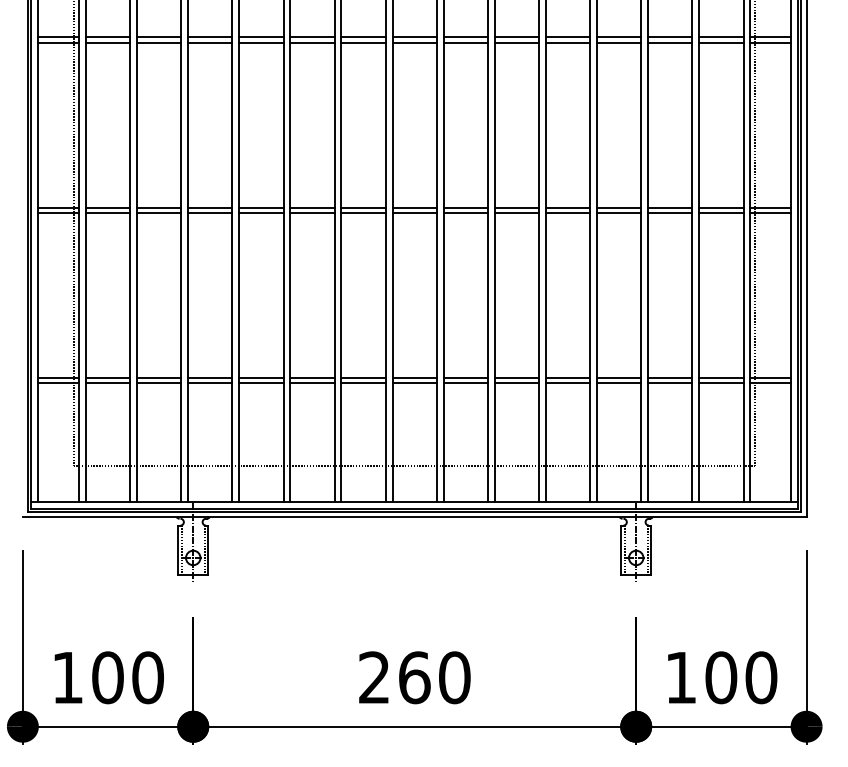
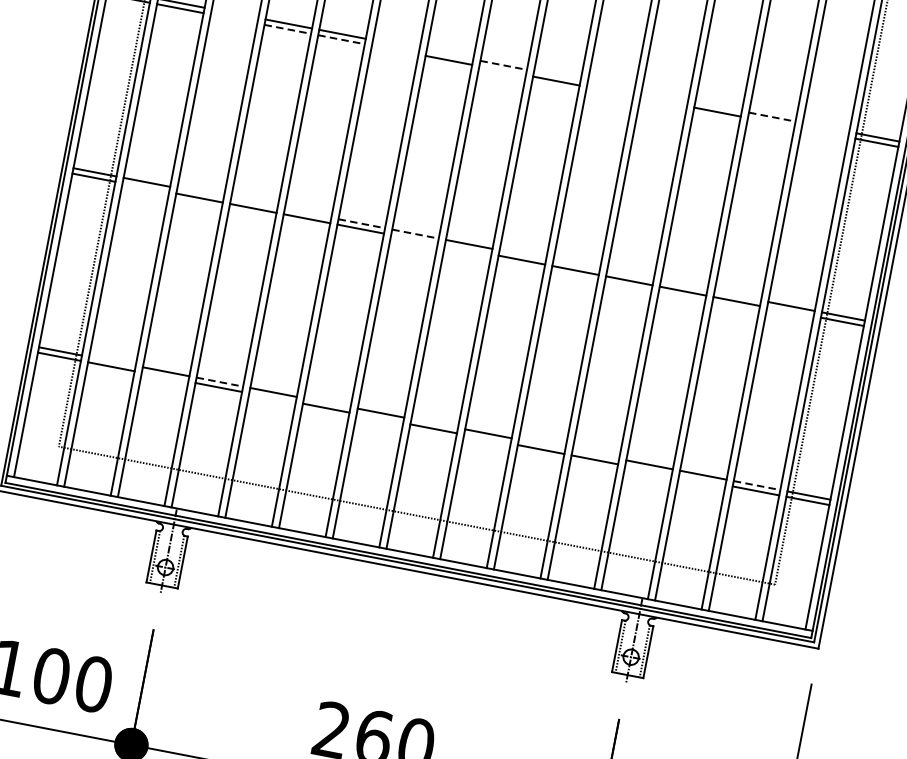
line: (159, 37) -> (235, 13), removed
line: (312, 37) -> (396, 44), removed
line: (363, 37) -> (449, 55), removed
line: (415, 37) -> (504, 65), solid -> dashed
line: (465, 37) -> (557, 75), removed
line: (516, 37) -> (610, 85), removed
line: (567, 37) -> (664, 96), removed
line: (619, 37) -> (718, 106), removed
line: (670, 37) -> (772, 117), solid -> dashed
line: (721, 37) -> (826, 127), removed
line: (159, 42) -> (234, 18), removed
line: (210, 42) -> (288, 29), solid -> dashed
line: (261, 42) -> (341, 39), solid -> dashed
line: (312, 42) -> (395, 49), removed
line: (414, 42) -> (502, 70), removed
line: (516, 42) -> (609, 91), removed
line: (567, 42) -> (663, 101), removed
line: (670, 42) -> (771, 122), removed
line: (721, 42) -> (825, 132), removed
line: (159, 207) -> (201, 192), removed
line: (210, 207) -> (254, 202), removed
line: (261, 207) -> (308, 213), removed
line: (313, 207) -> (362, 223), solid -> dashed
line: (364, 207) -> (416, 233), solid -> dashed
line: (465, 207) -> (522, 254), removed
line: (516, 207) -> (576, 264), removed
line: (567, 207) -> (629, 274), removed
line: (619, 207) -> (684, 285), removed
line: (670, 207) -> (738, 295), removed
line: (107, 212) -> (145, 187), removed
line: (363, 212) -> (414, 238), removed
line: (414, 212) -> (468, 249), removed
line: (721, 212) -> (790, 311), removed
line: (107, 378) -> (111, 361), removed
line: (210, 378) -> (220, 382), solid -> dashed
line: (312, 378) -> (327, 403), removed
line: (414, 378) -> (434, 423), removed
line: (516, 378) -> (541, 444), removed
line: (567, 378) -> (595, 454), removed
line: (721, 378) -> (757, 485), solid -> dashed
line: (159, 383) -> (165, 377), removed
line: (261, 383) -> (272, 398), removed
line: (363, 383) -> (379, 418), removed
line: (465, 383) -> (487, 439), removed
line: (619, 383) -> (648, 470), removed
line: (670, 383) -> (702, 480), removed

